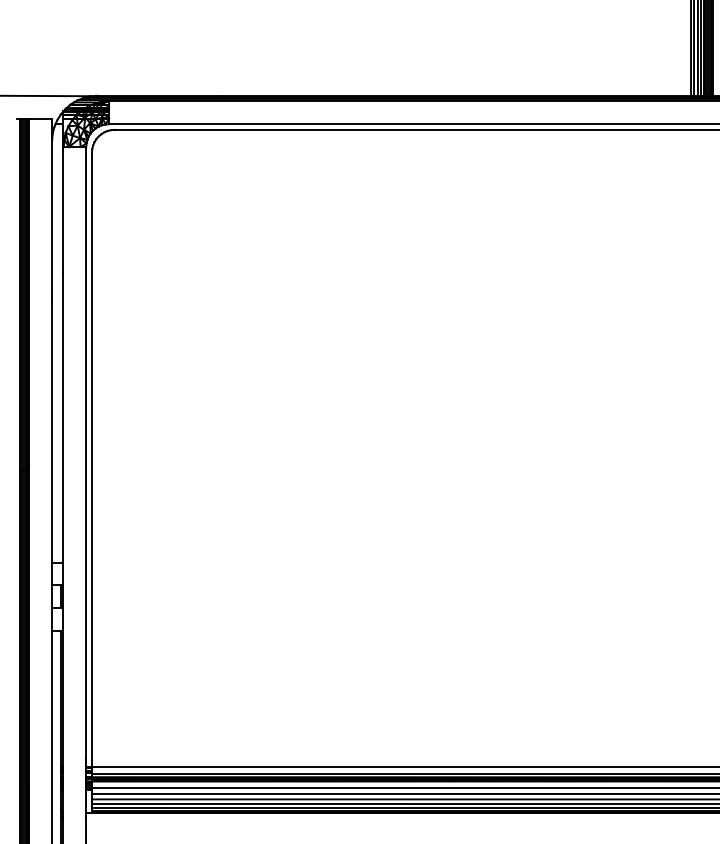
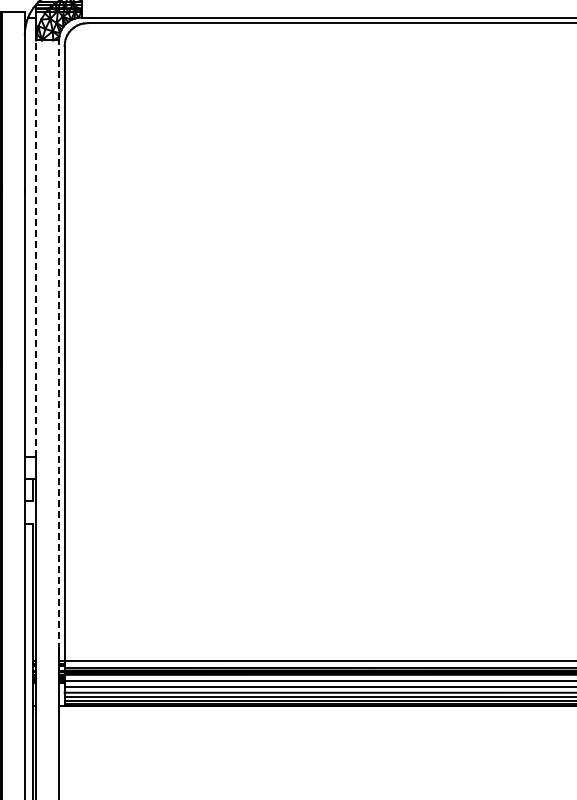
line: (63, 354) -> (36, 247), solid -> dashed
line: (86, 456) -> (59, 349), solid -> dashed

